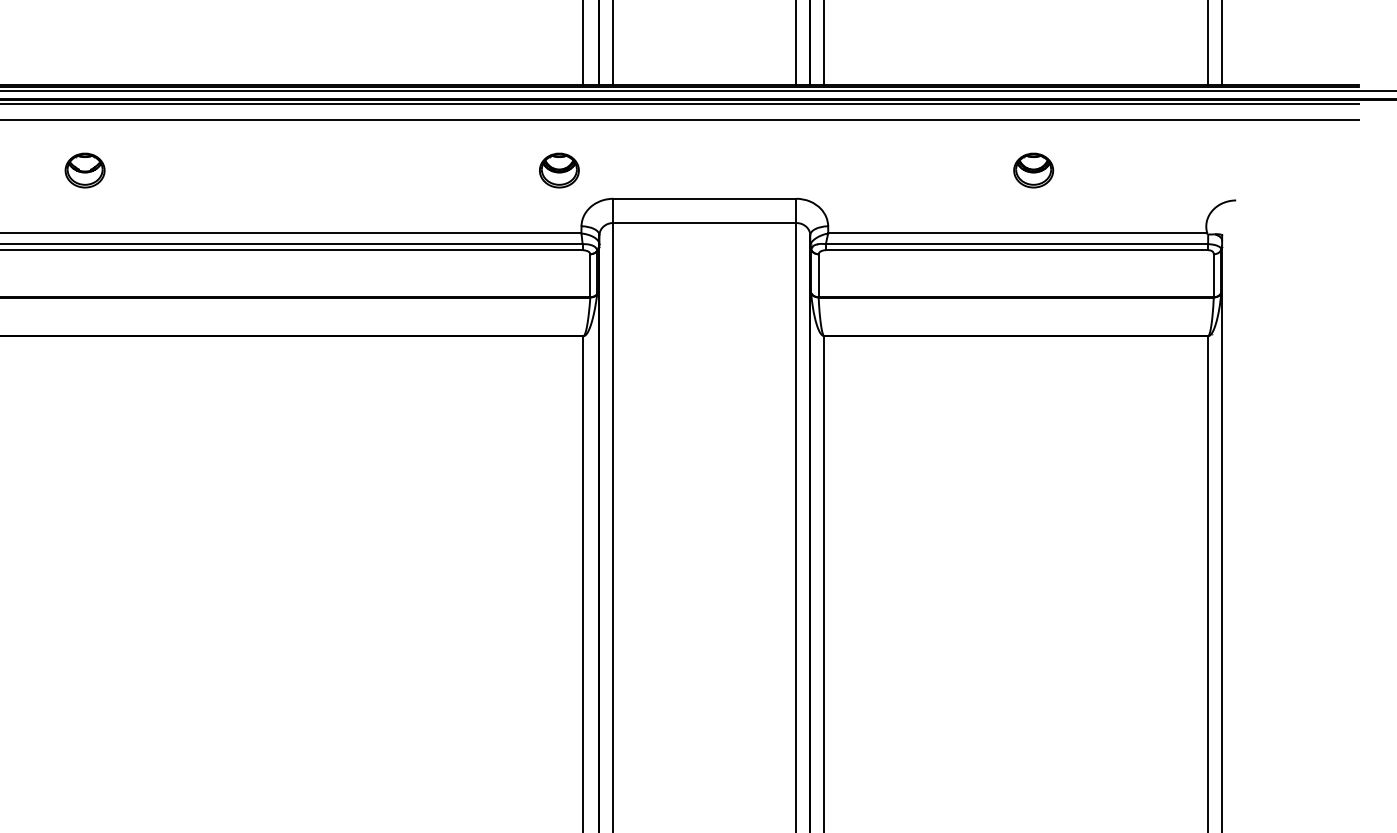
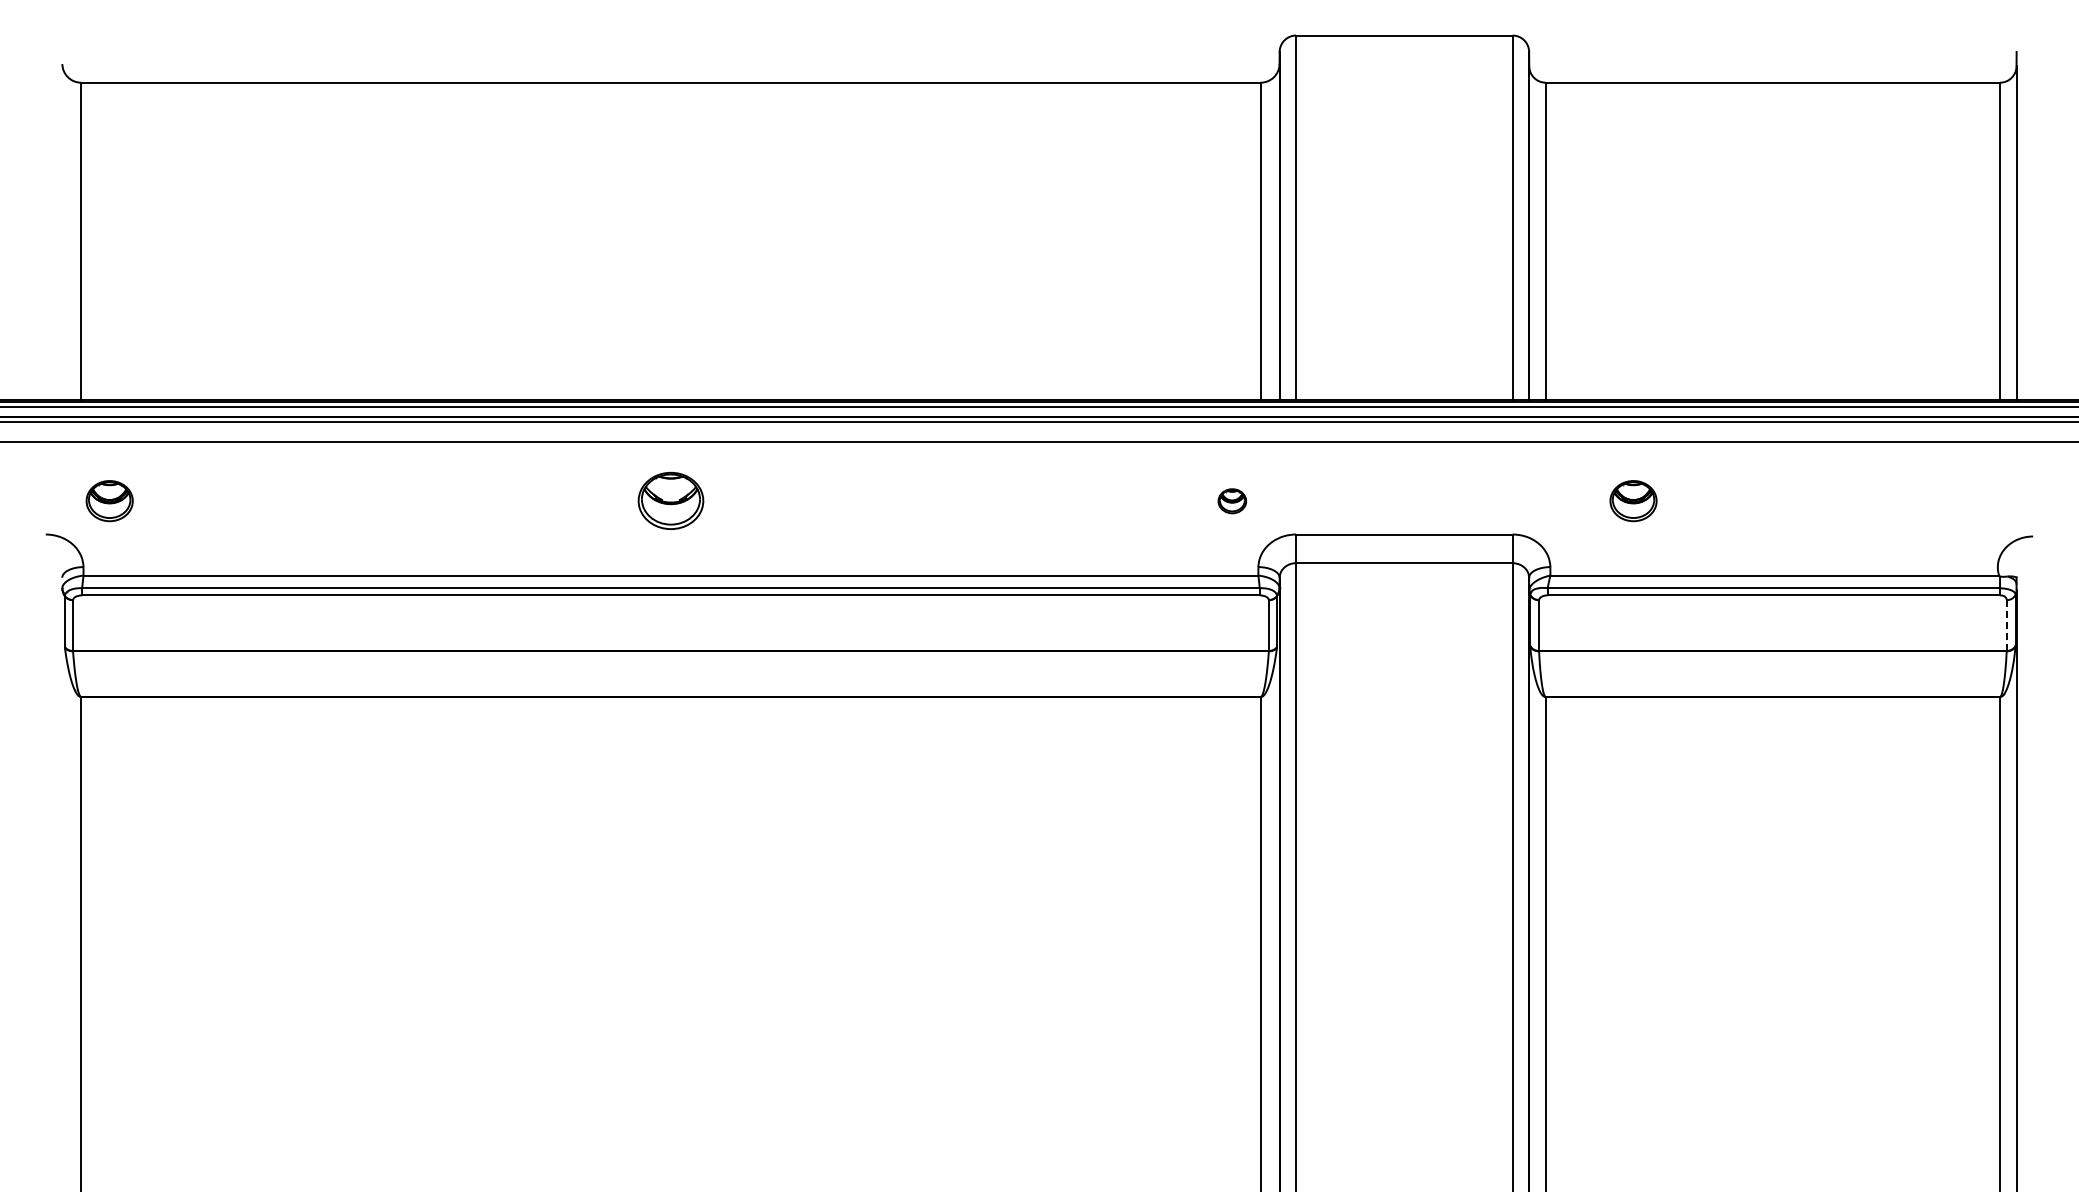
part: (84, 170) -> (670, 501), size x1.4
part: (559, 170) -> (1232, 501), size x0.6
part: (1033, 170) -> (1633, 501), moved
line: (1213, 275) -> (2006, 625), solid -> dashed

